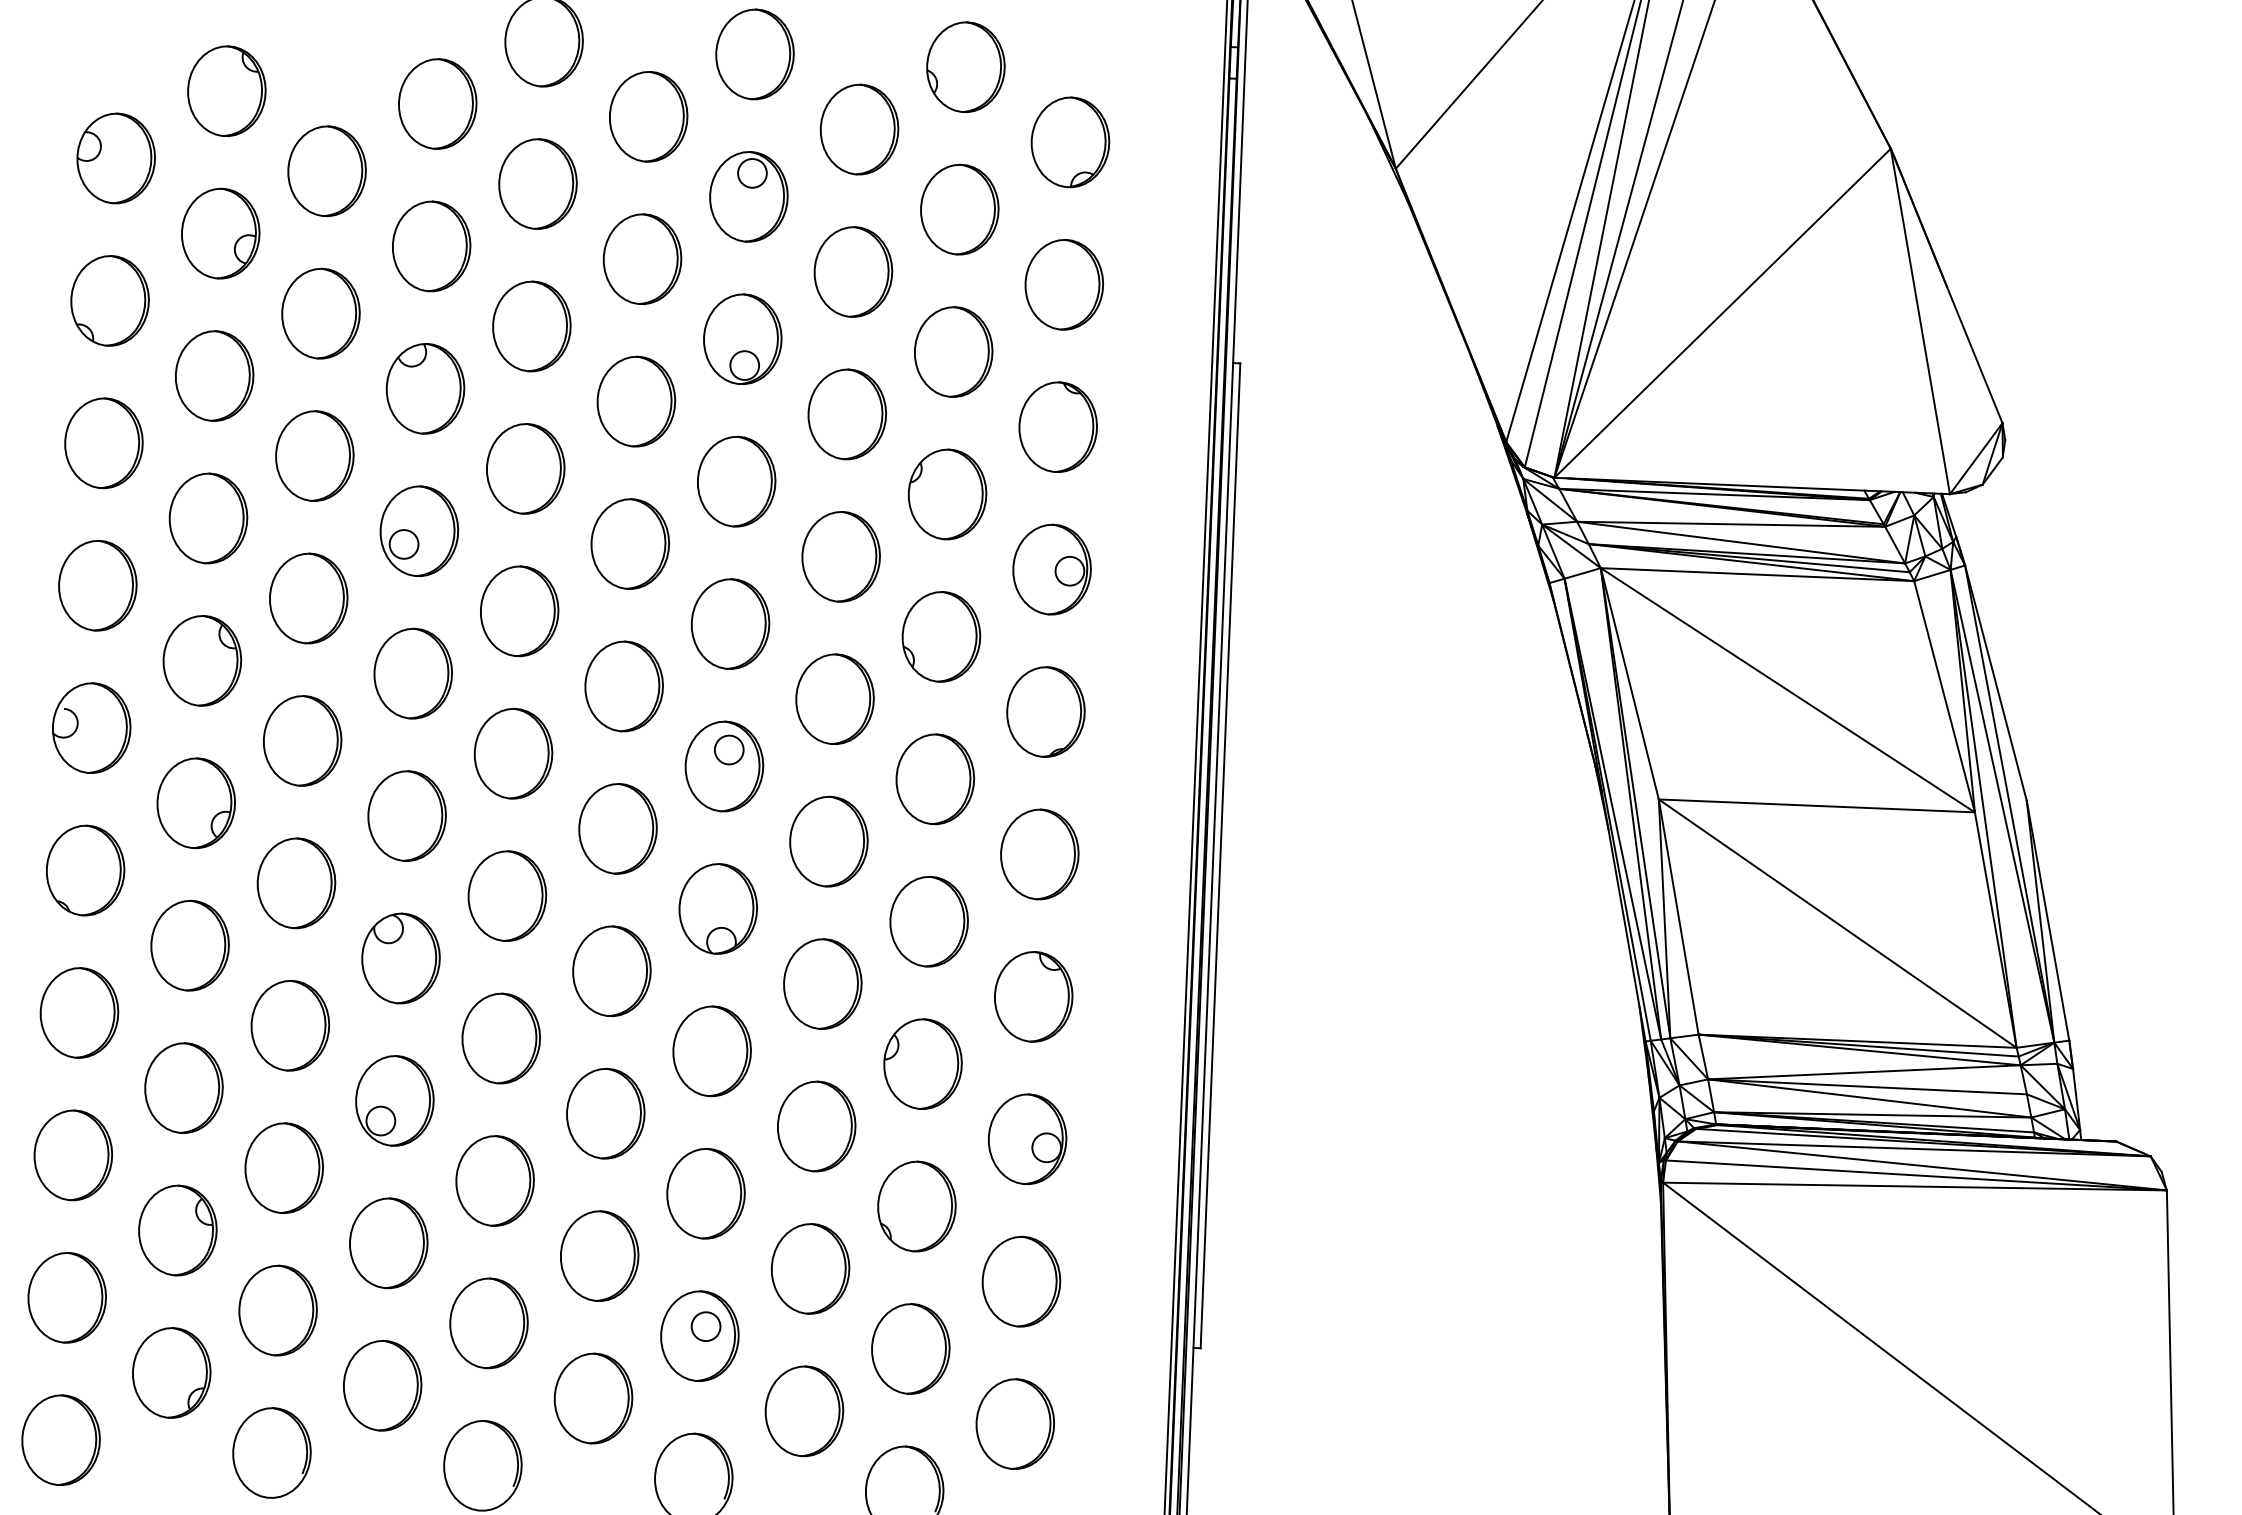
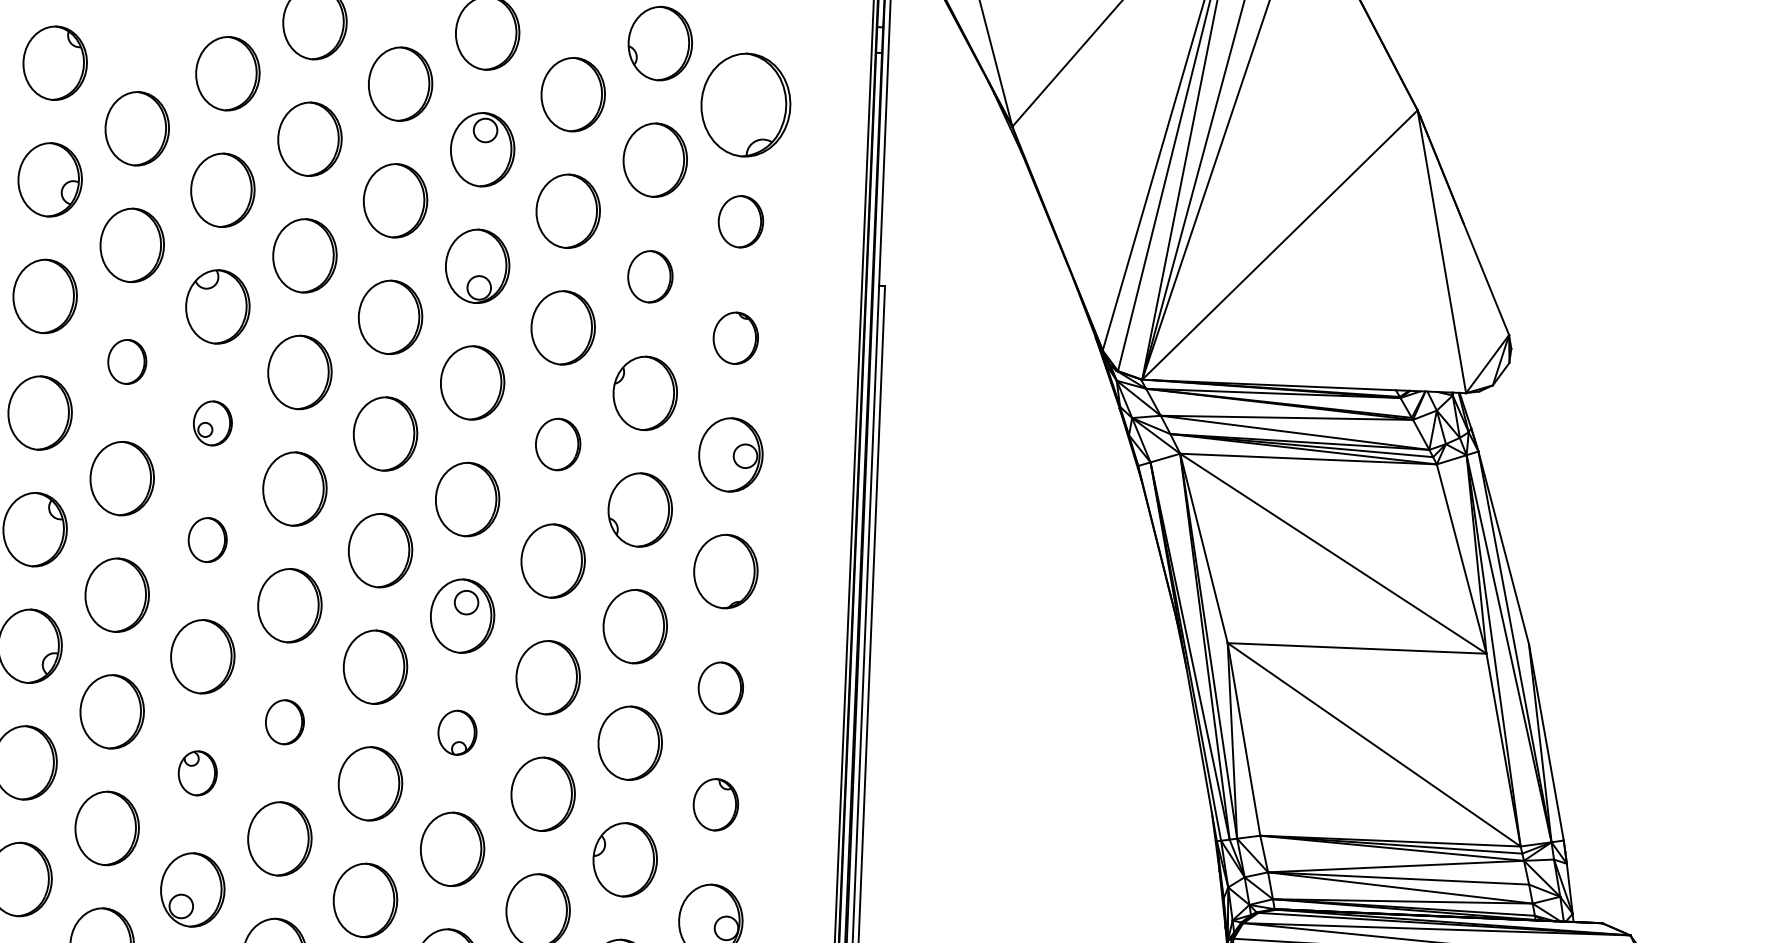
part: (1070, 142) -> (745, 105), size x1.4
part: (1064, 284) -> (741, 221), size x0.7
part: (953, 351) -> (650, 276), size x0.7
part: (1057, 426) -> (735, 337), size x0.7
part: (314, 455) -> (126, 361), size x0.6
part: (419, 530) -> (212, 422), size x0.6
part: (840, 556) -> (557, 444), size x0.7
part: (412, 673) -> (207, 540), size x0.6
part: (1039, 854) -> (720, 688), size x0.7
part: (507, 895) -> (285, 721), size x0.6
part: (717, 908) -> (456, 732), size x0.6
part: (400, 958) -> (197, 773), size x0.6
part: (1033, 996) -> (715, 804), size x0.7

